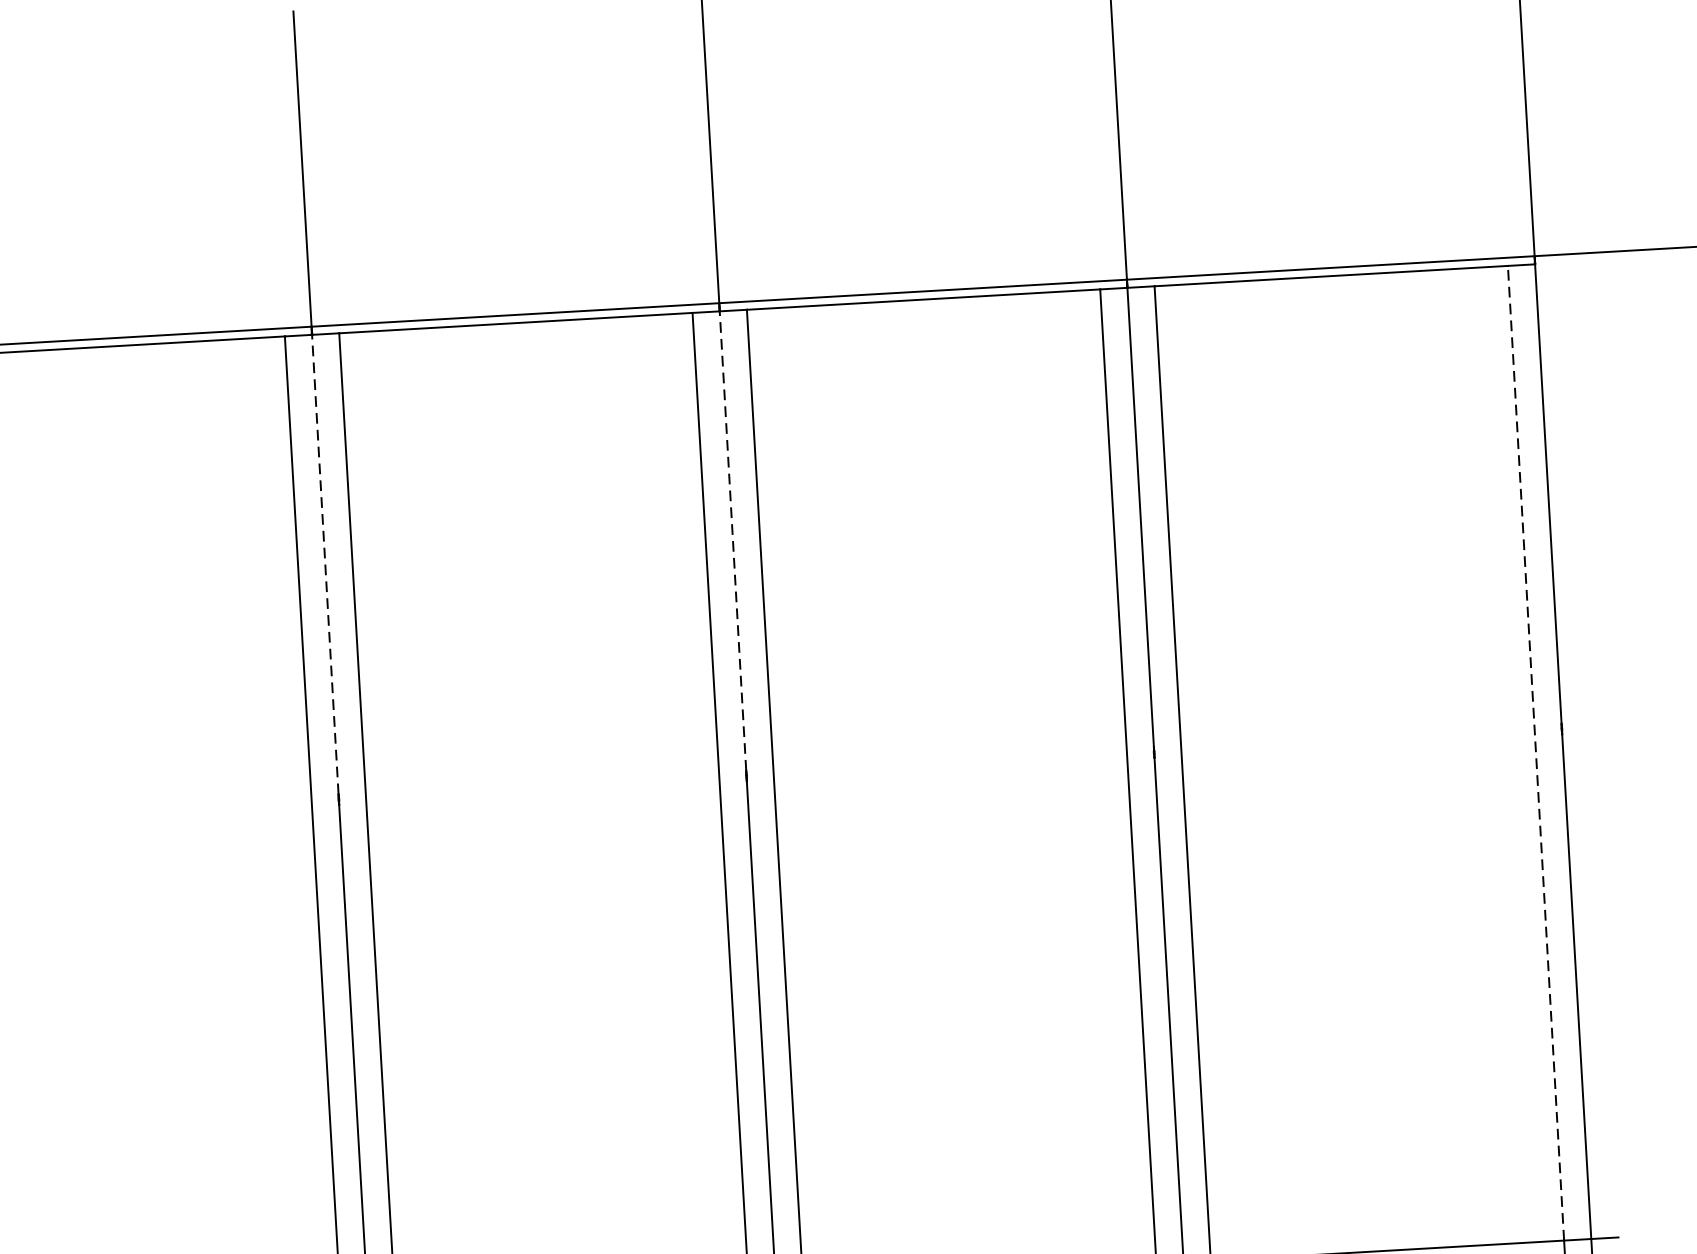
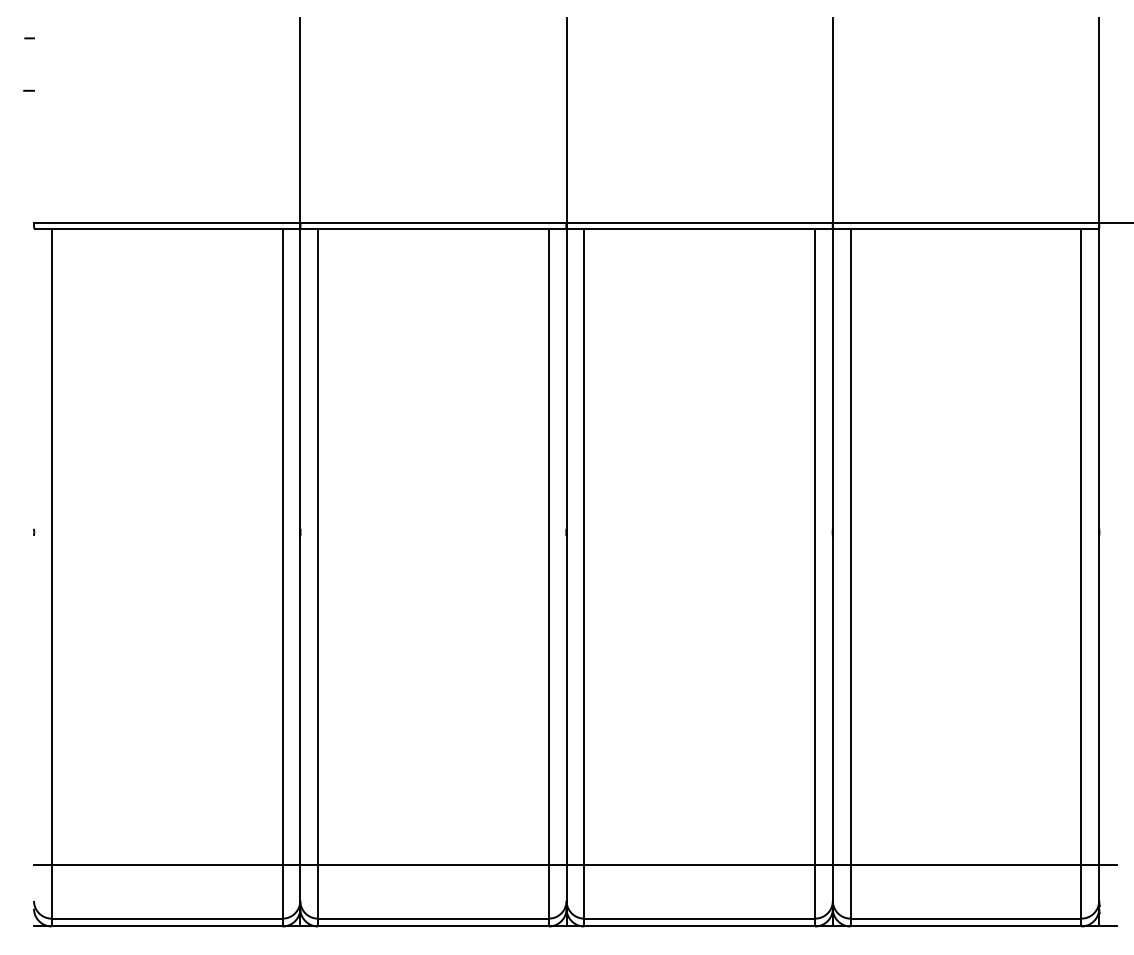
line: (732, 537) -> (566, 376), dashed -> solid
line: (325, 560) -> (300, 376), dashed -> solid
line: (1536, 752) -> (1081, 546), dashed -> solid

